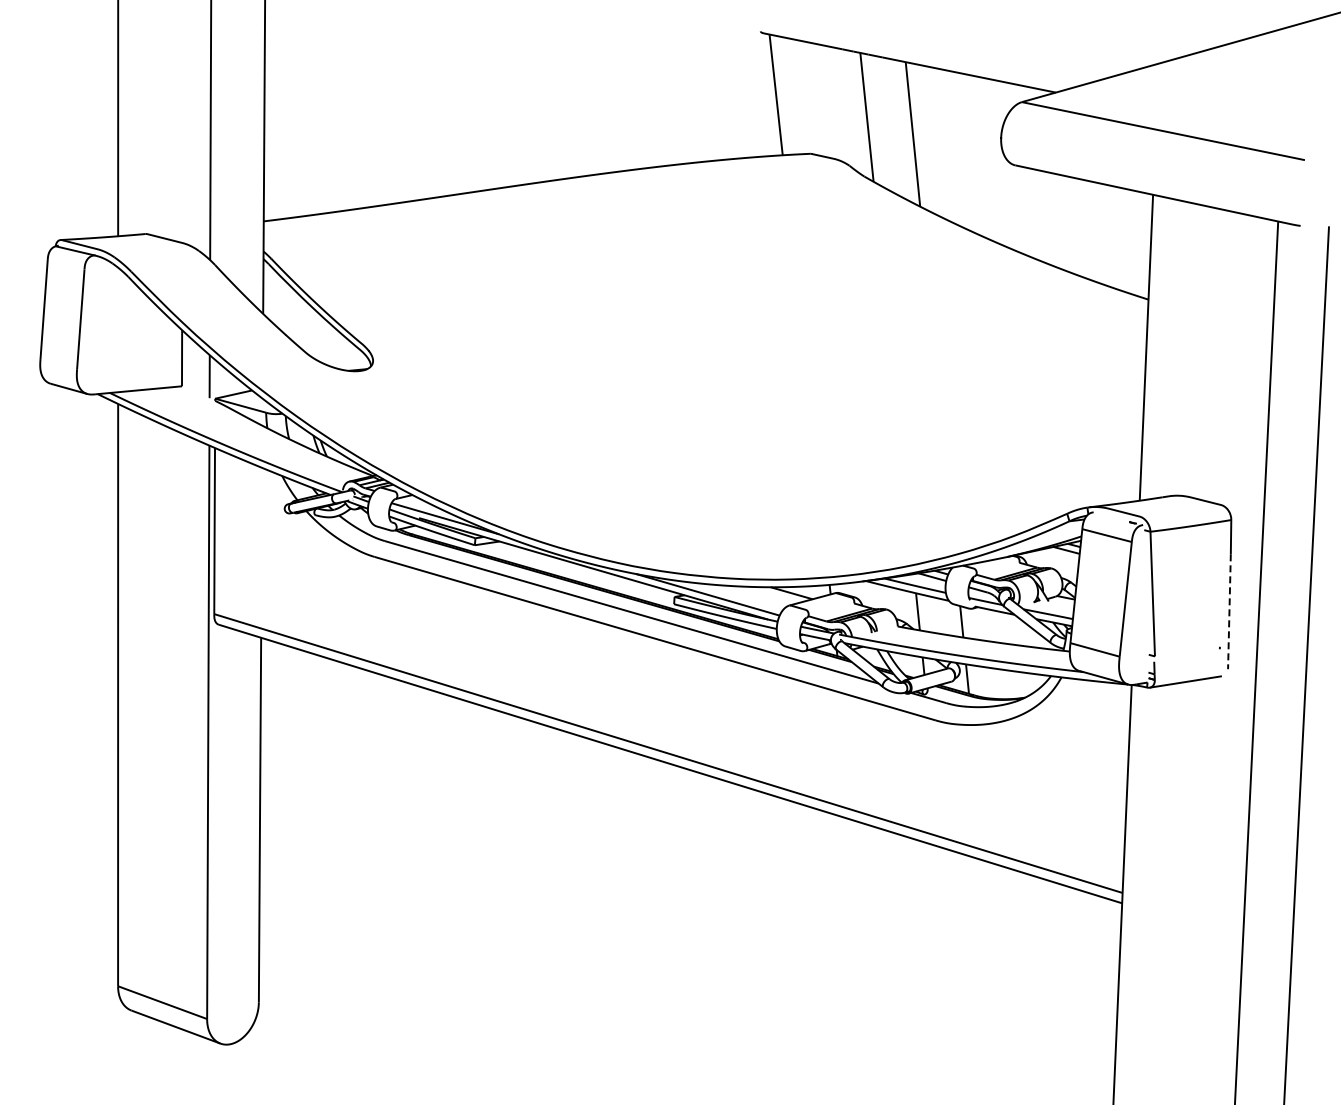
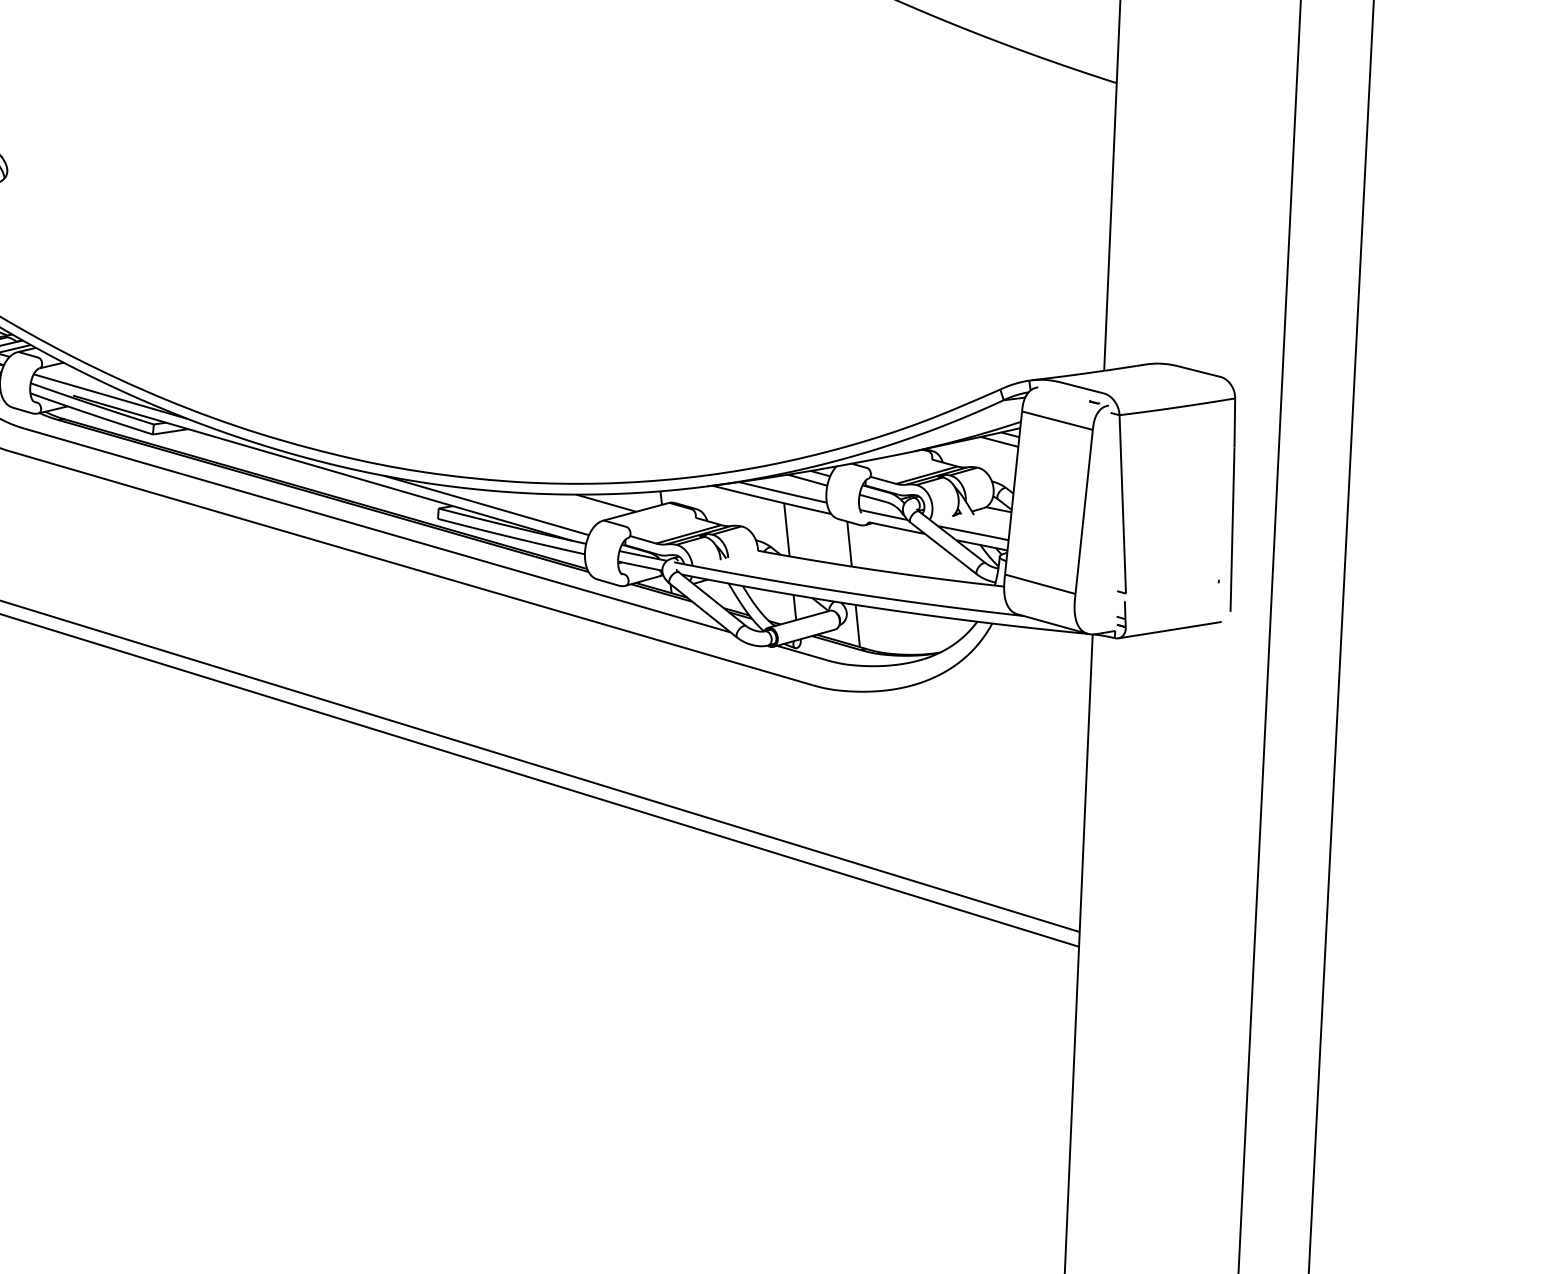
line: (1229, 612) -> (1232, 530), dashed -> solid

